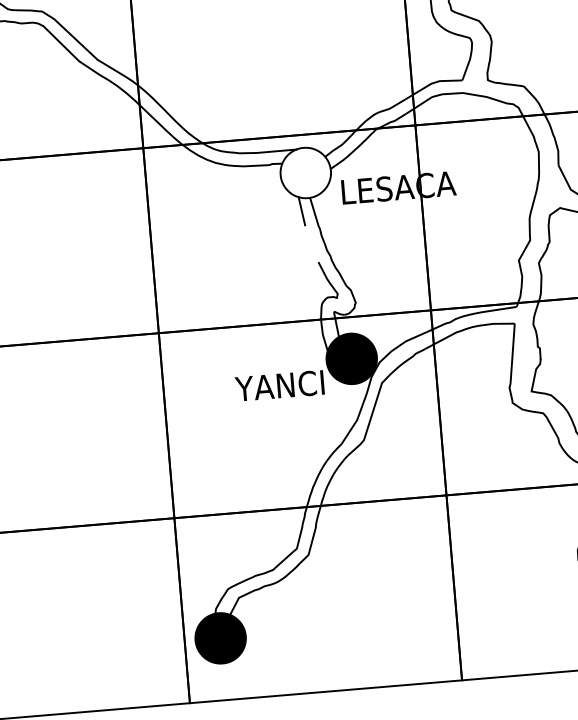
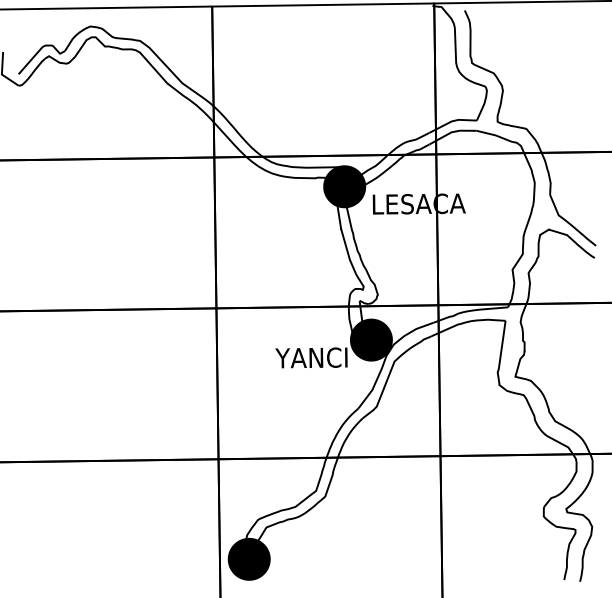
fill: (305, 172) -> (344, 186), added
fill: (305, 172) -> (344, 186), added
line: (311, 243) -> (345, 244), added

